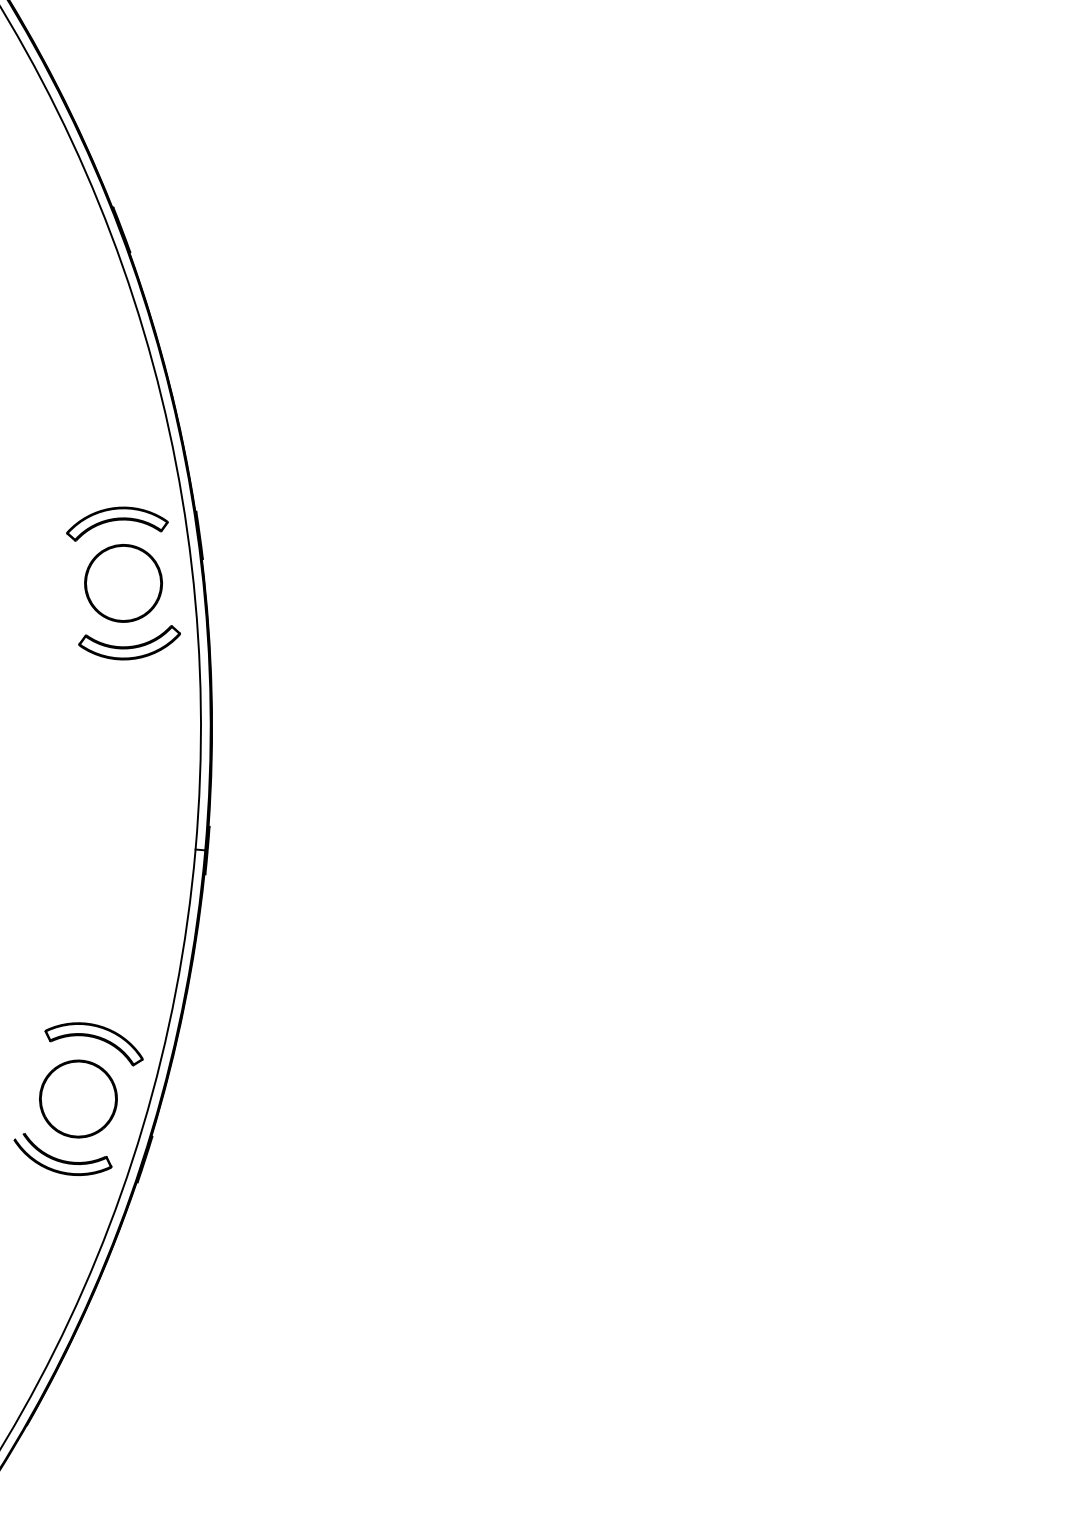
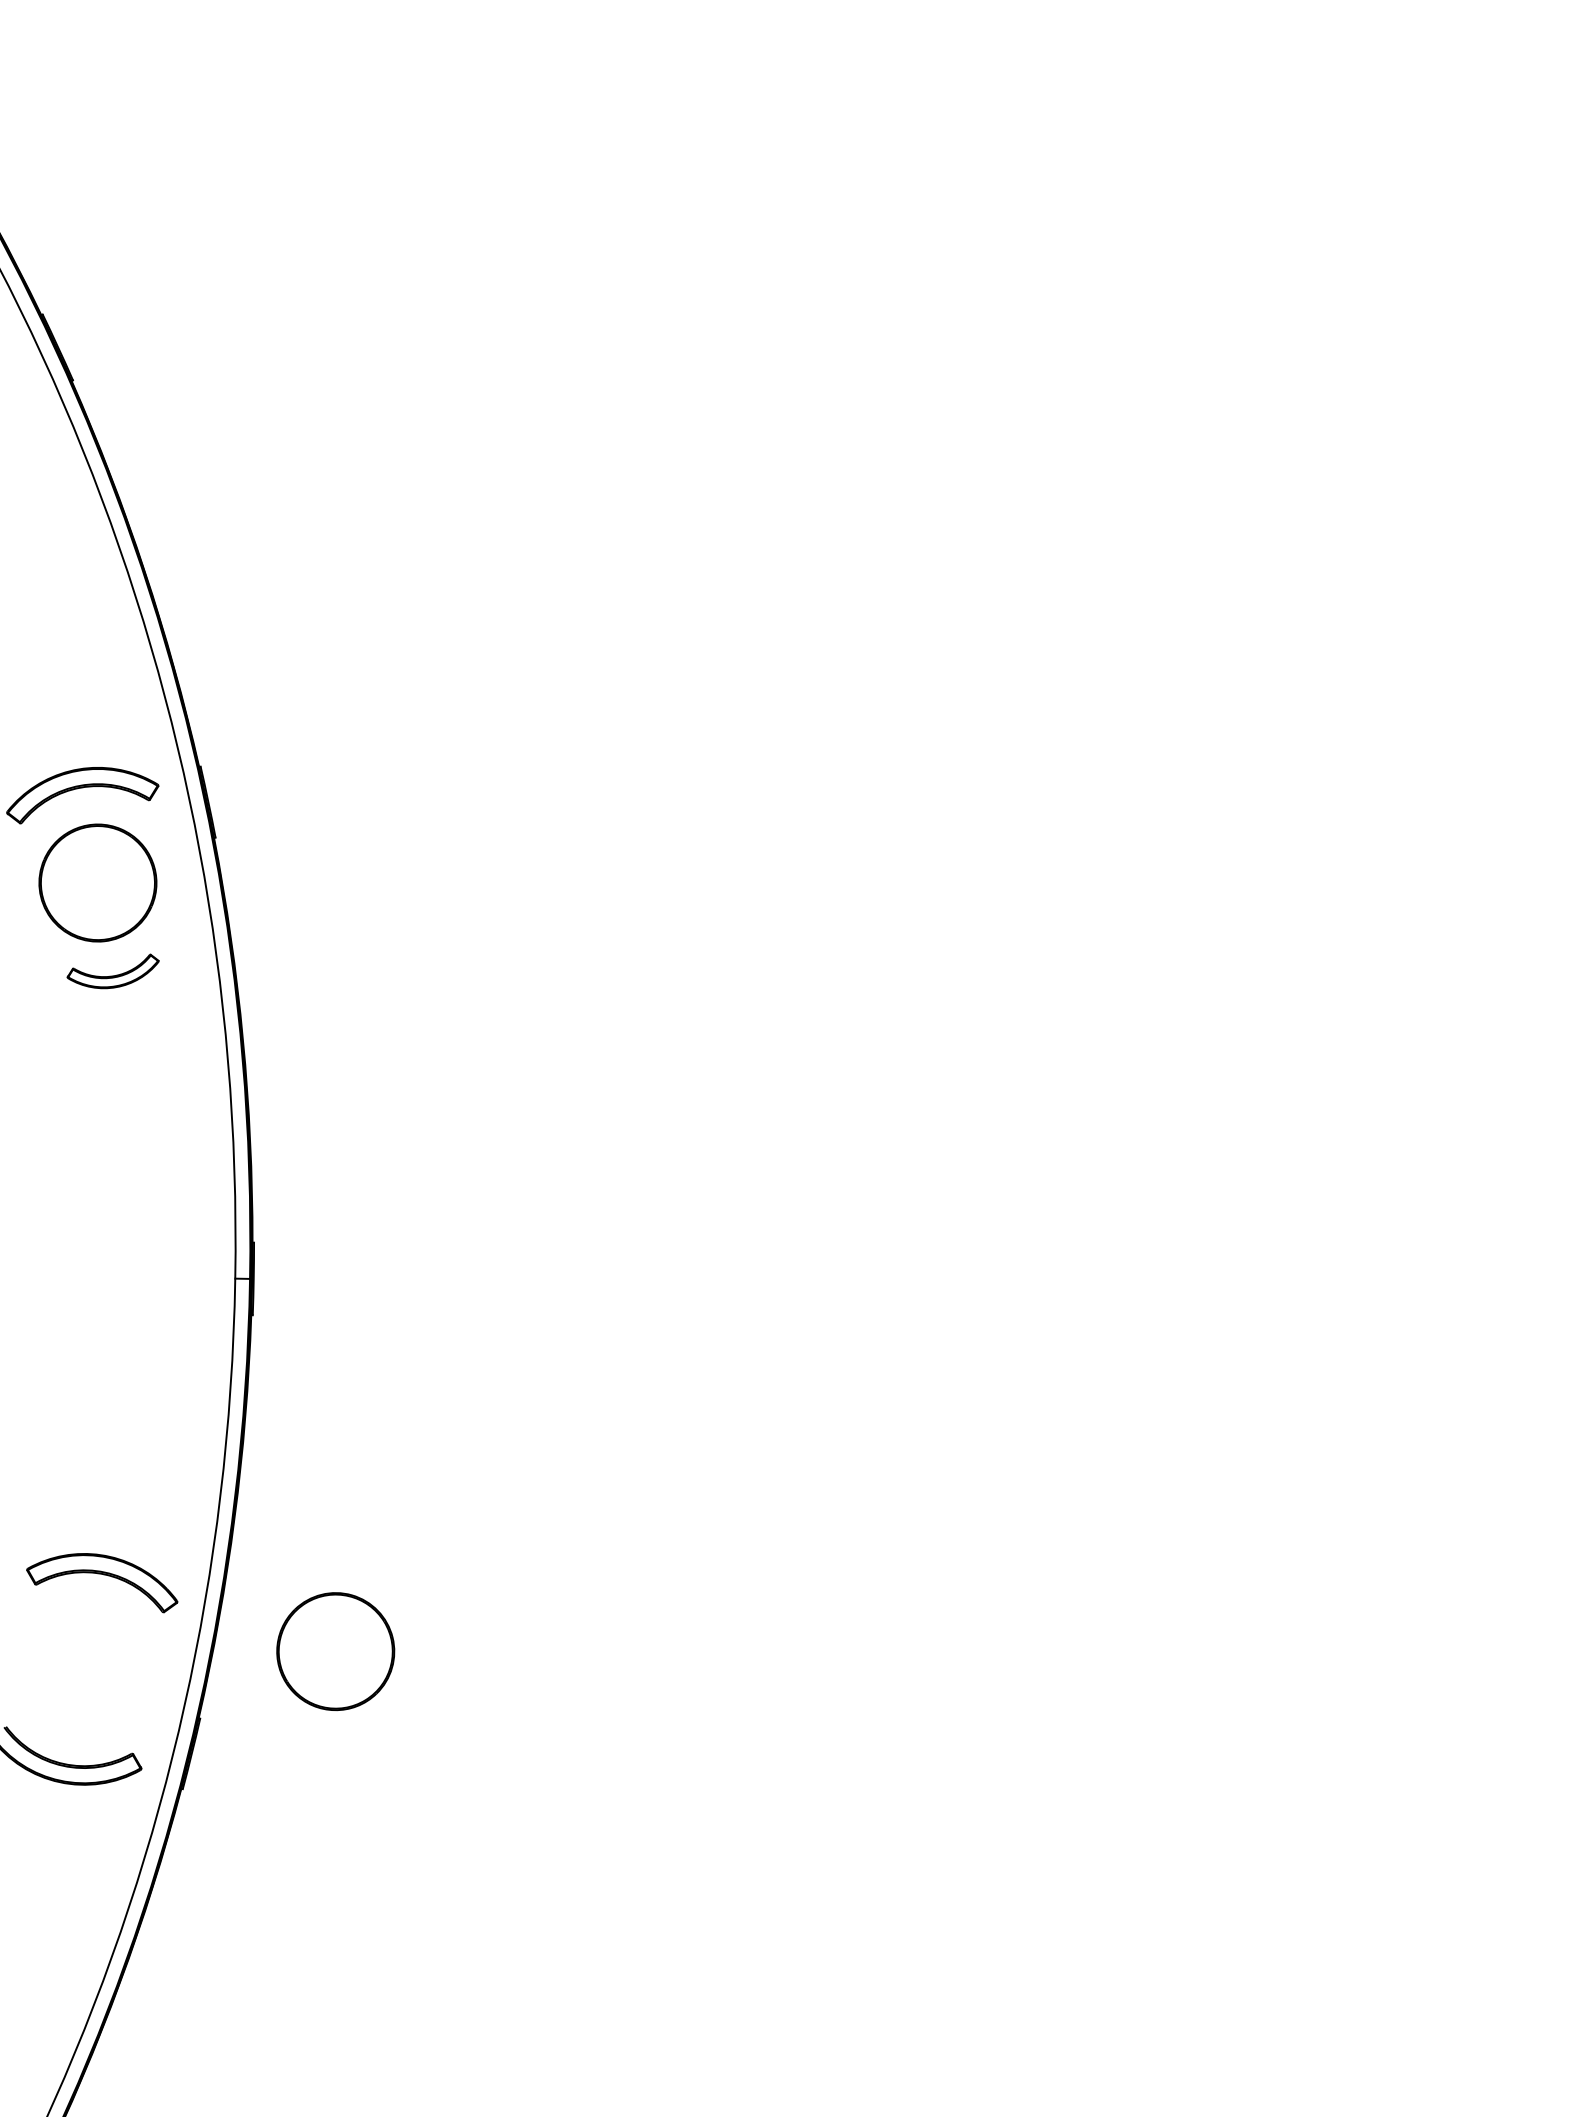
part: (129, 642) -> (113, 971), size x0.6
part: (78, 1098) -> (335, 1650), moved

